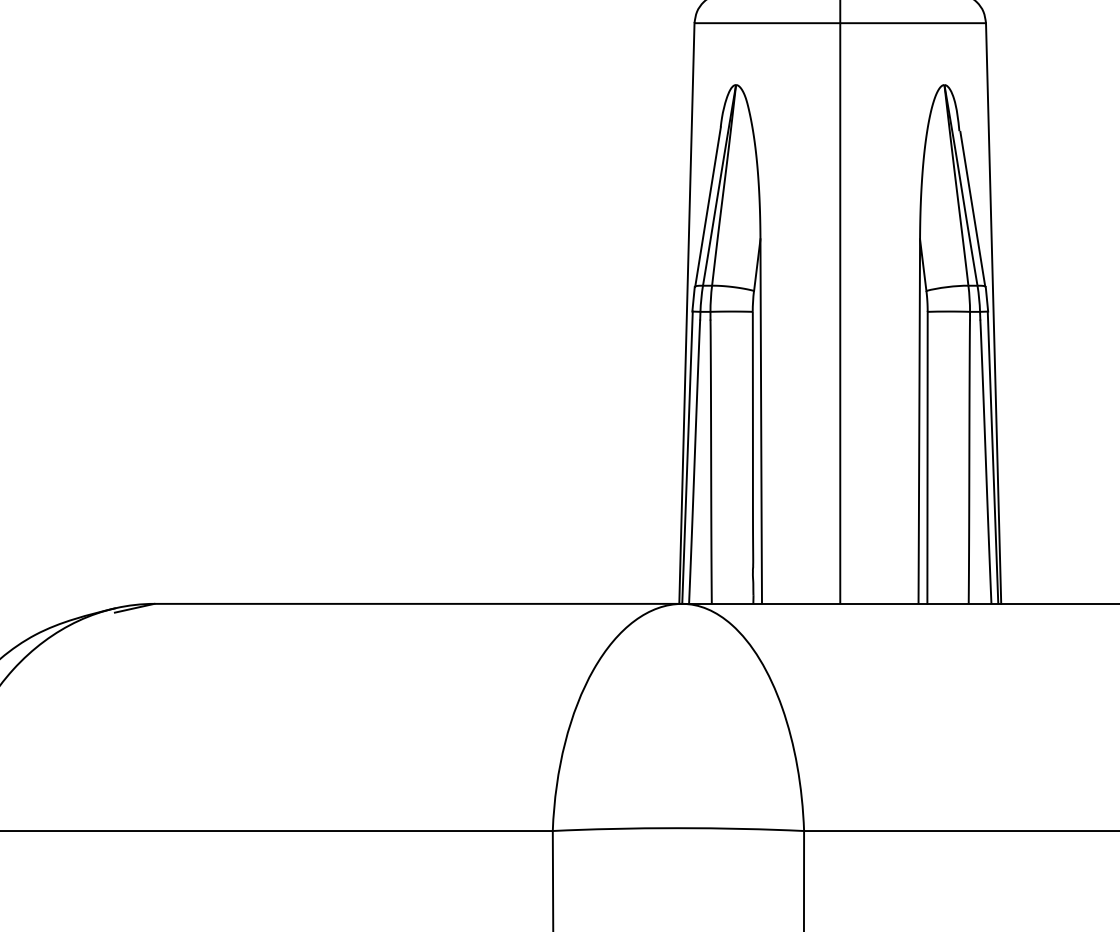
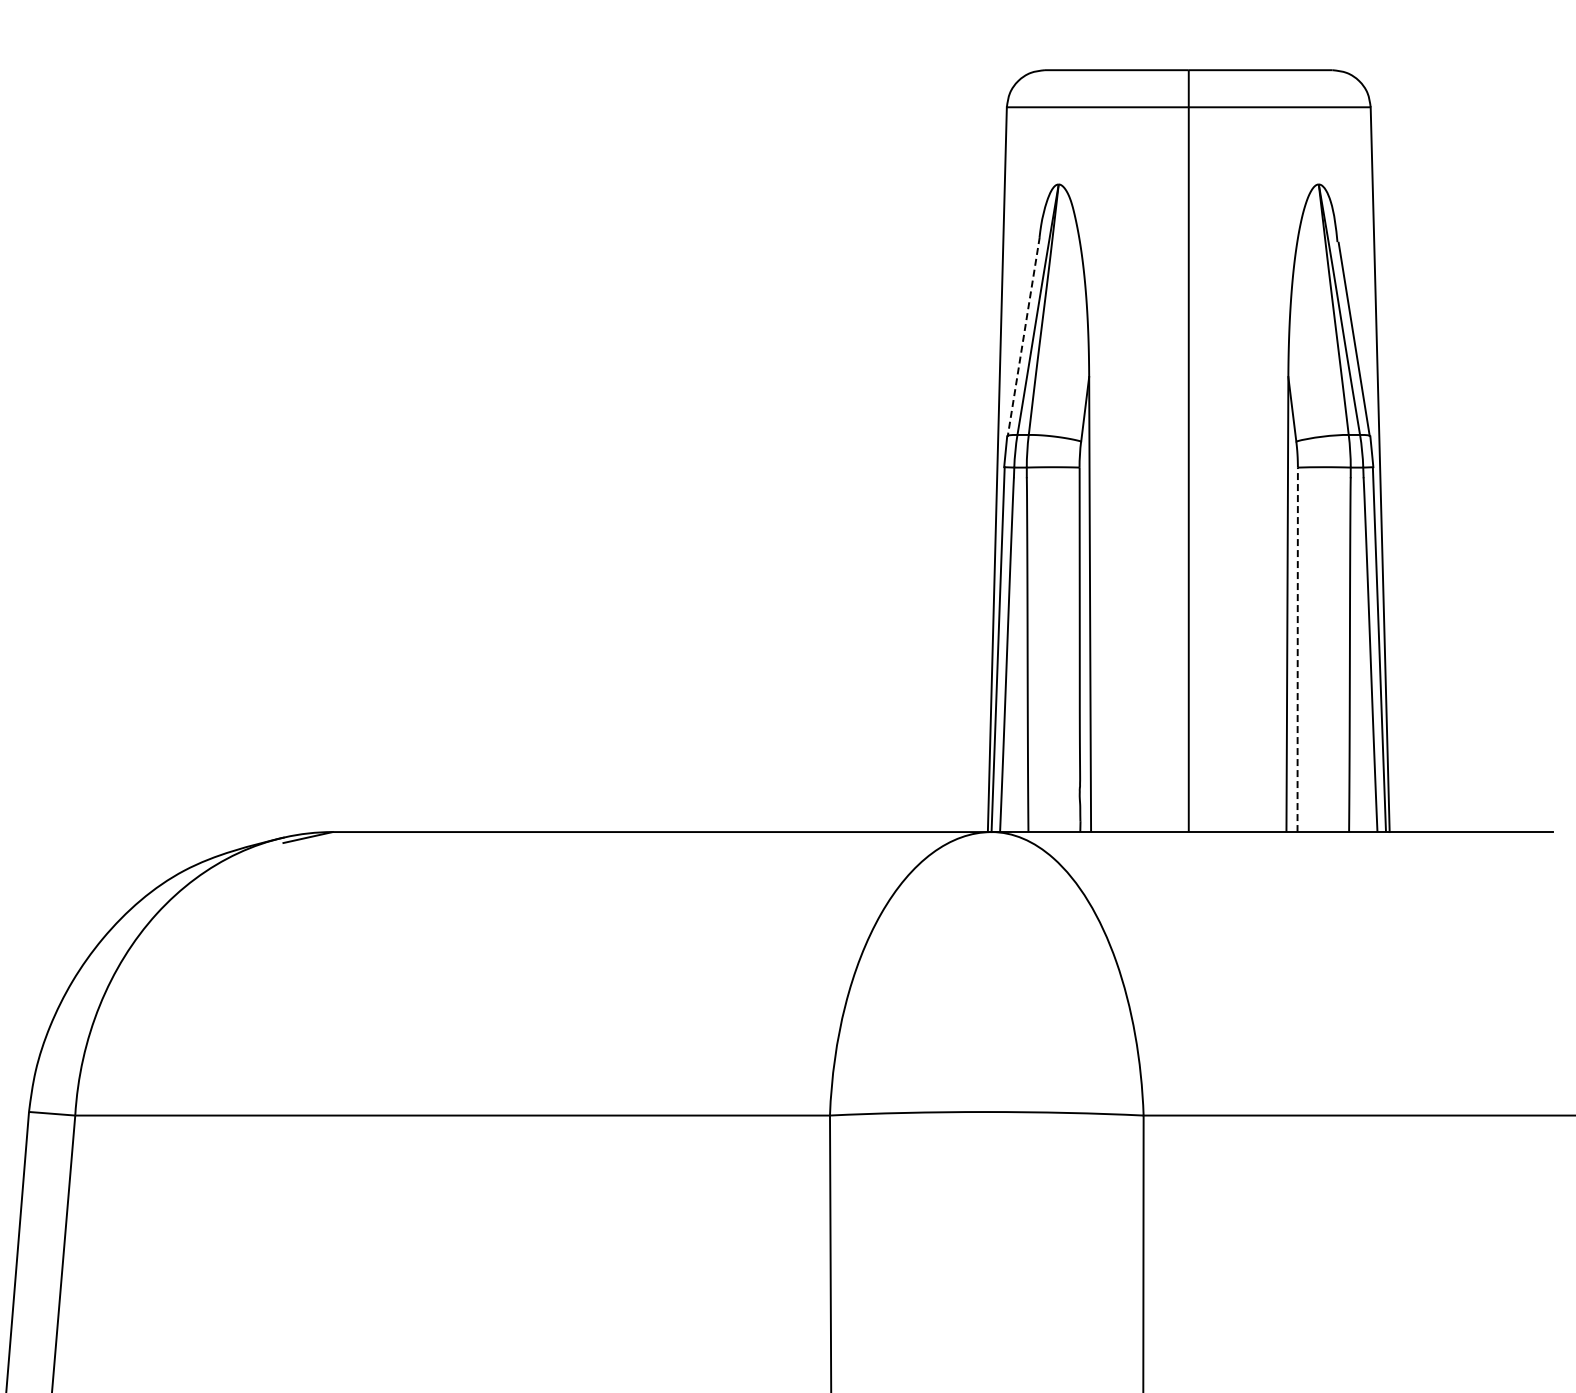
line: (707, 206) -> (1023, 336), solid -> dashed
line: (927, 457) -> (1297, 649), solid -> dashed

